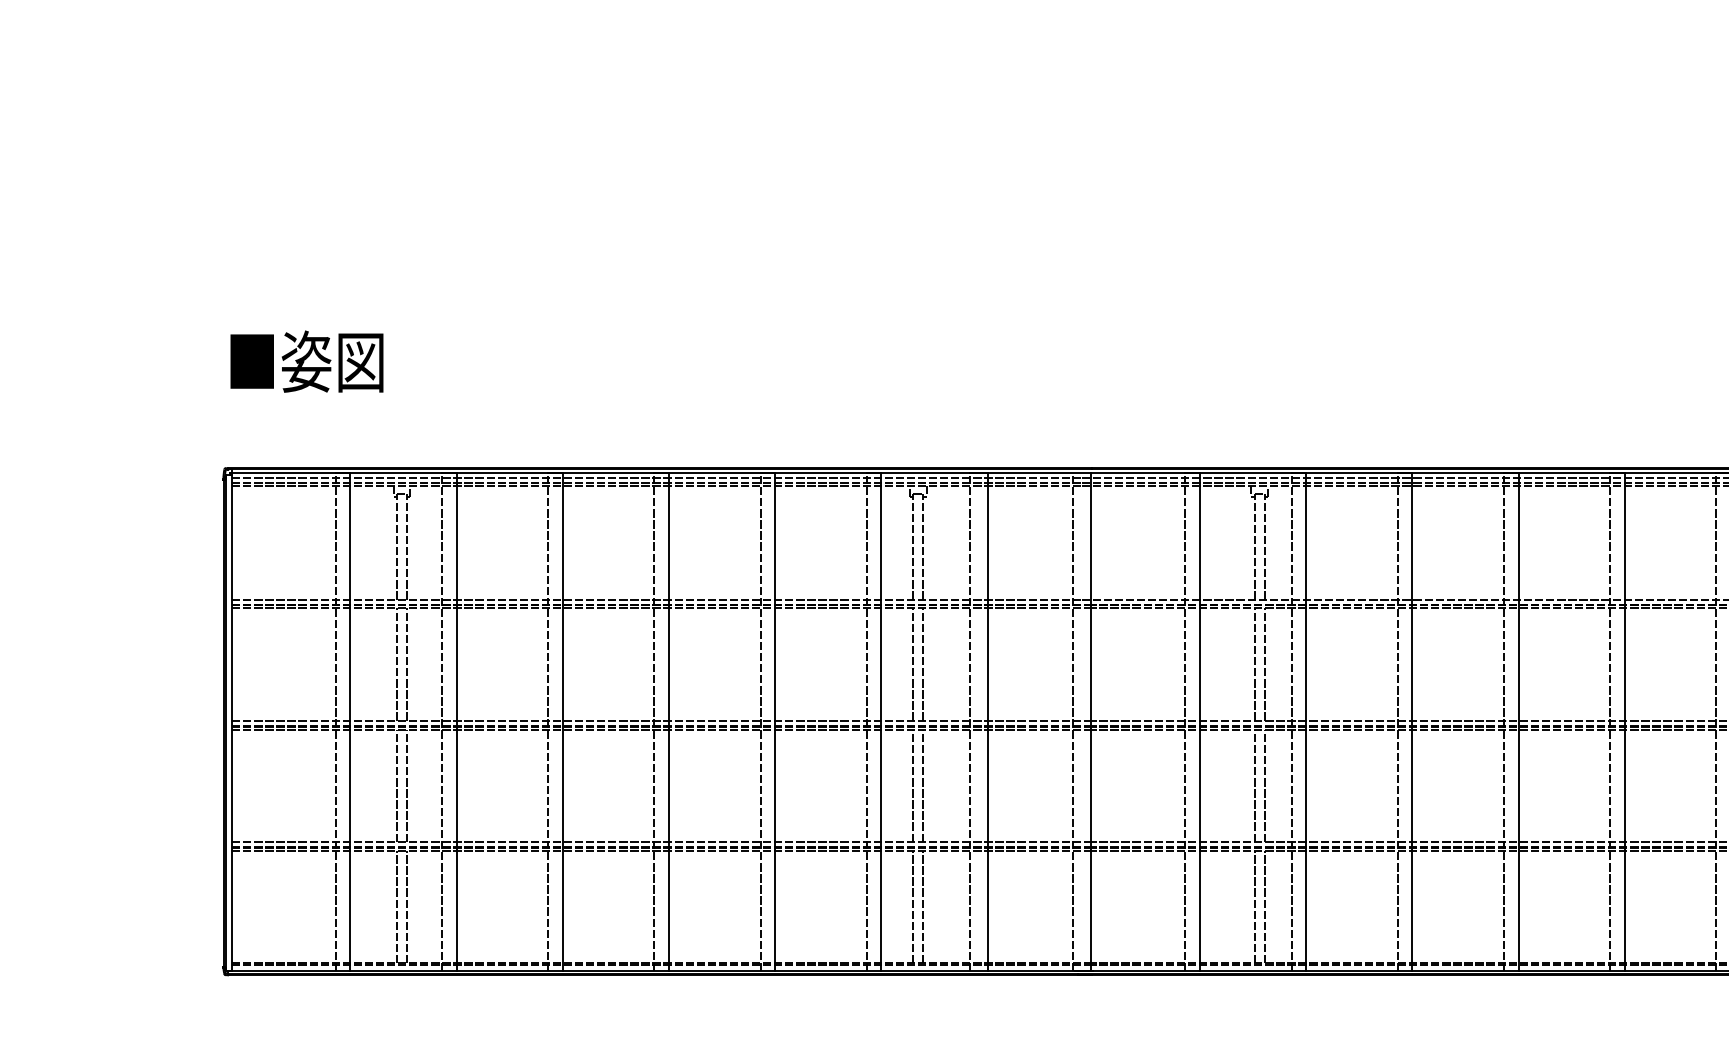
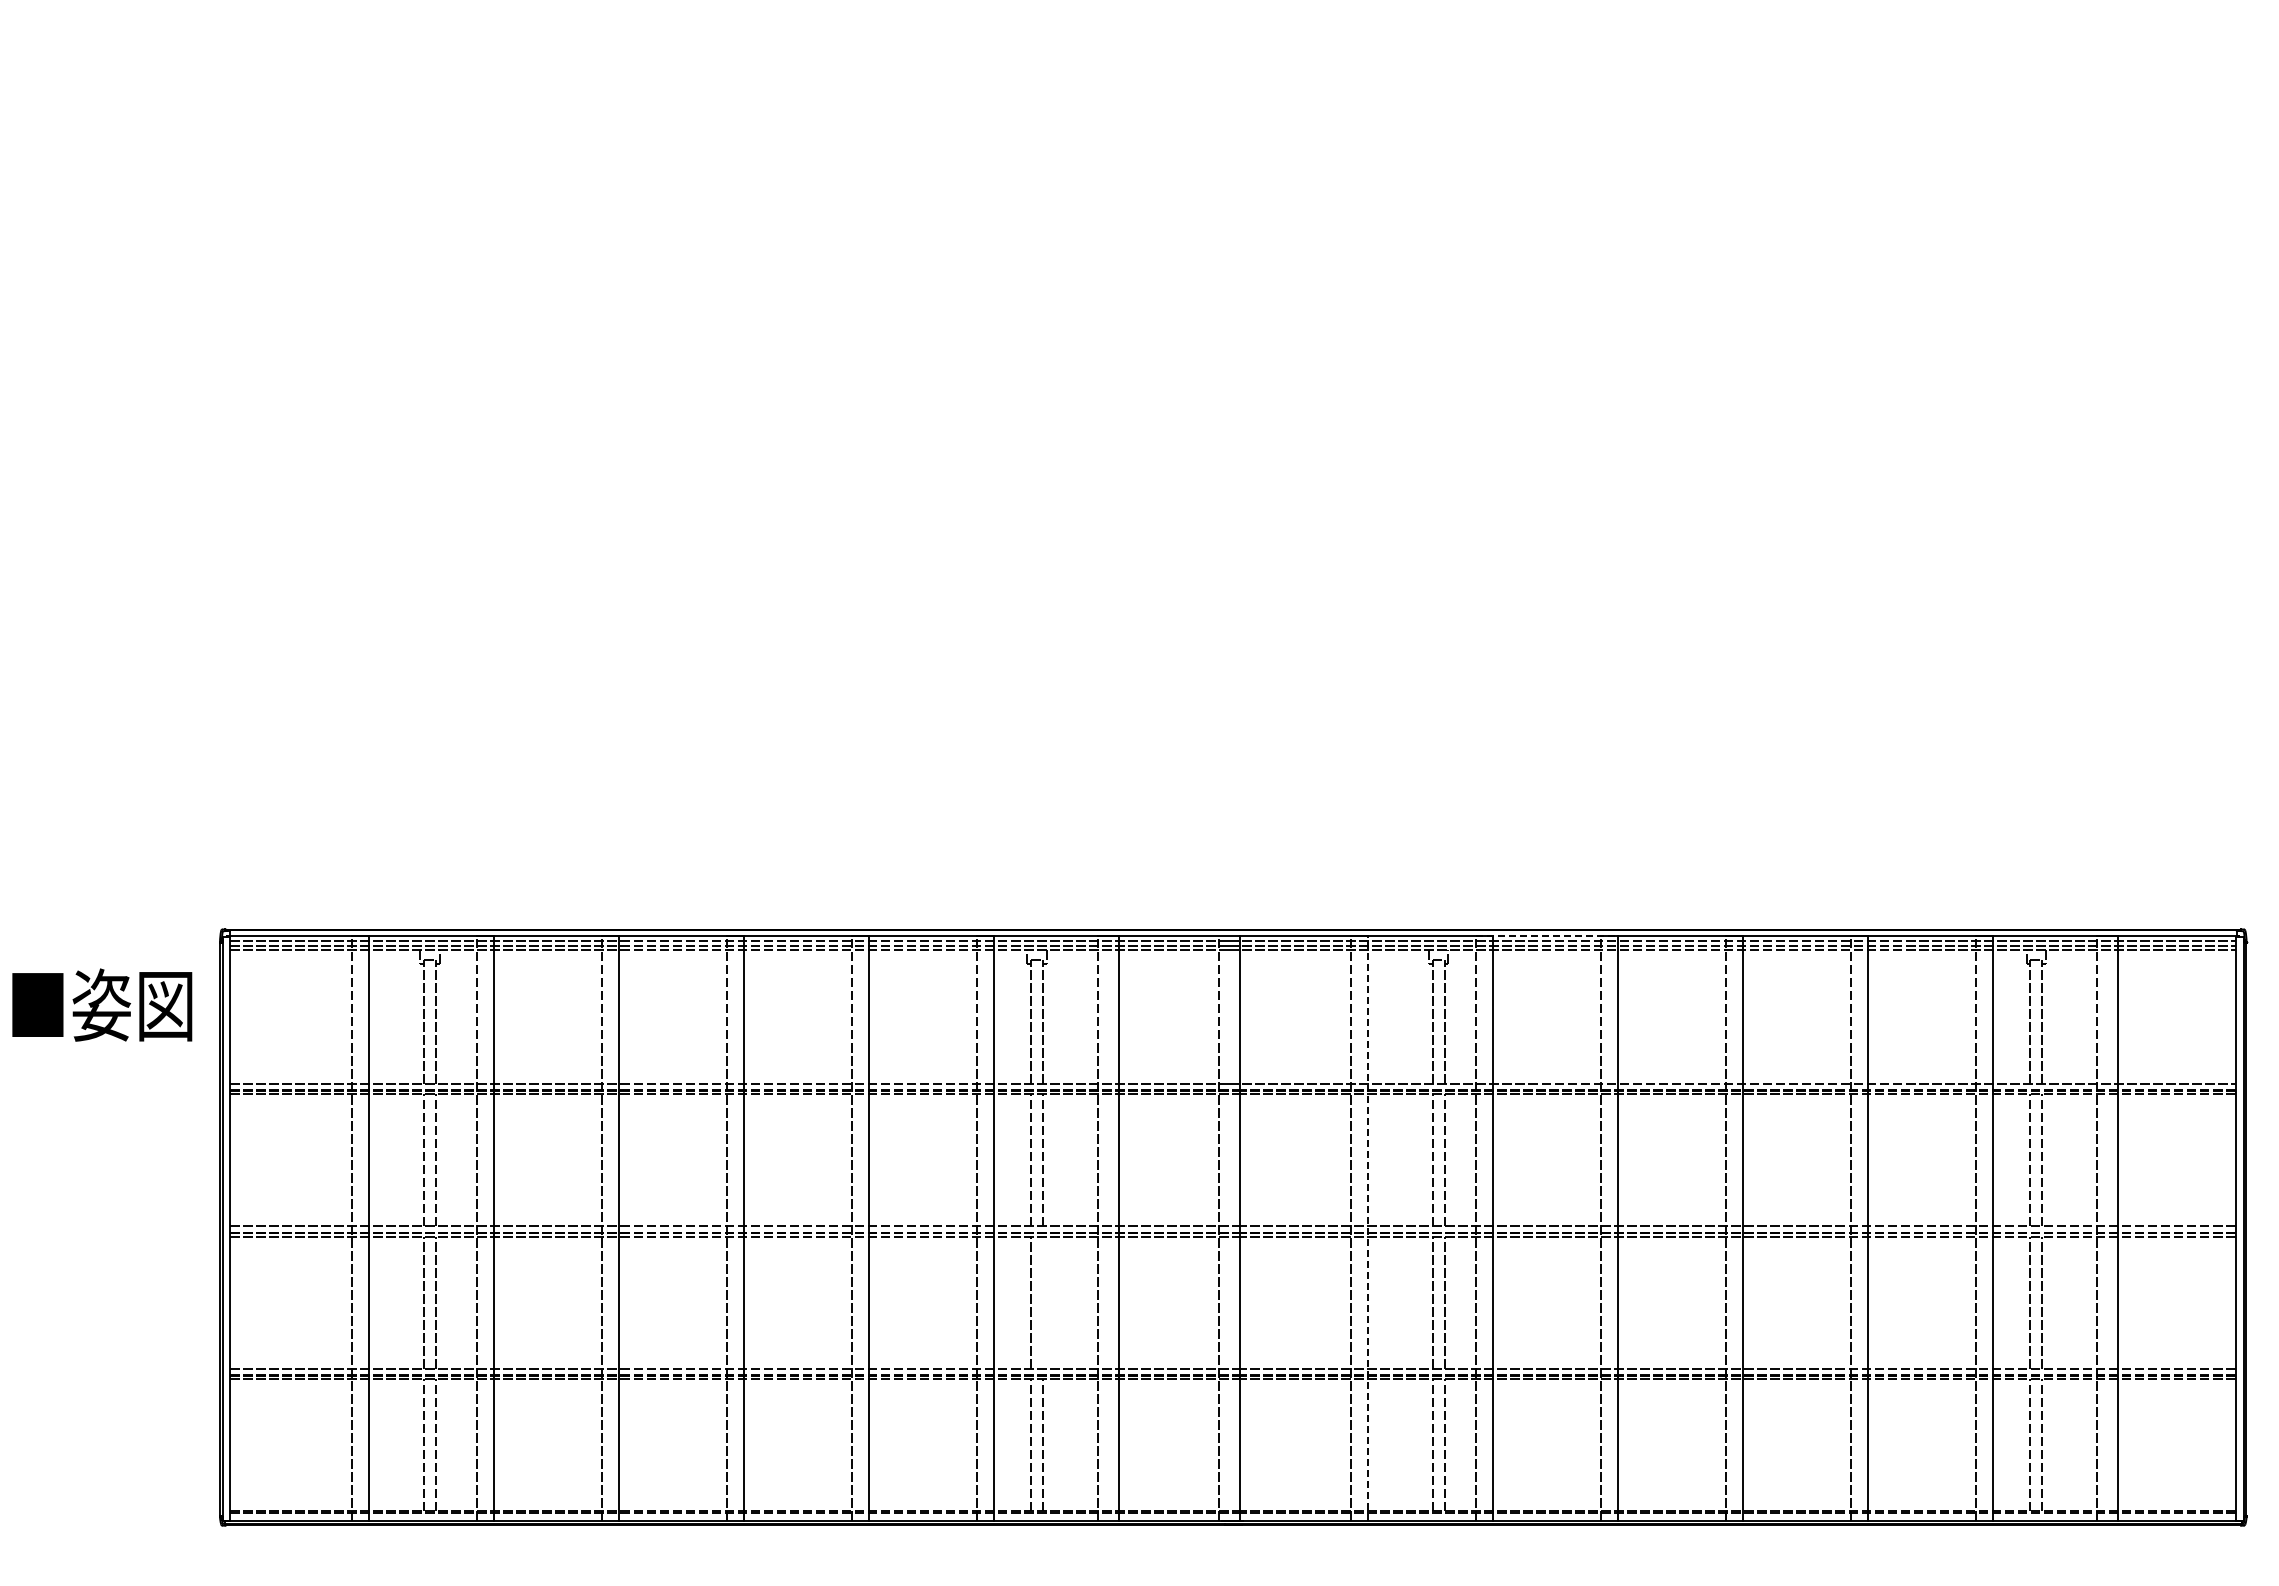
text: (307, 361) -> (102, 1004), moved
line: (1352, 473) -> (1547, 935), solid -> dashed
line: (1199, 722) -> (1368, 1228), solid -> dashed
line: (923, 785) -> (1043, 1302), removed

